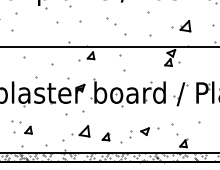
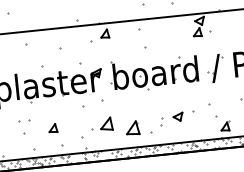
part: (28, 129) -> (52, 127), moved
part: (105, 136) -> (131, 127), size x1.6

